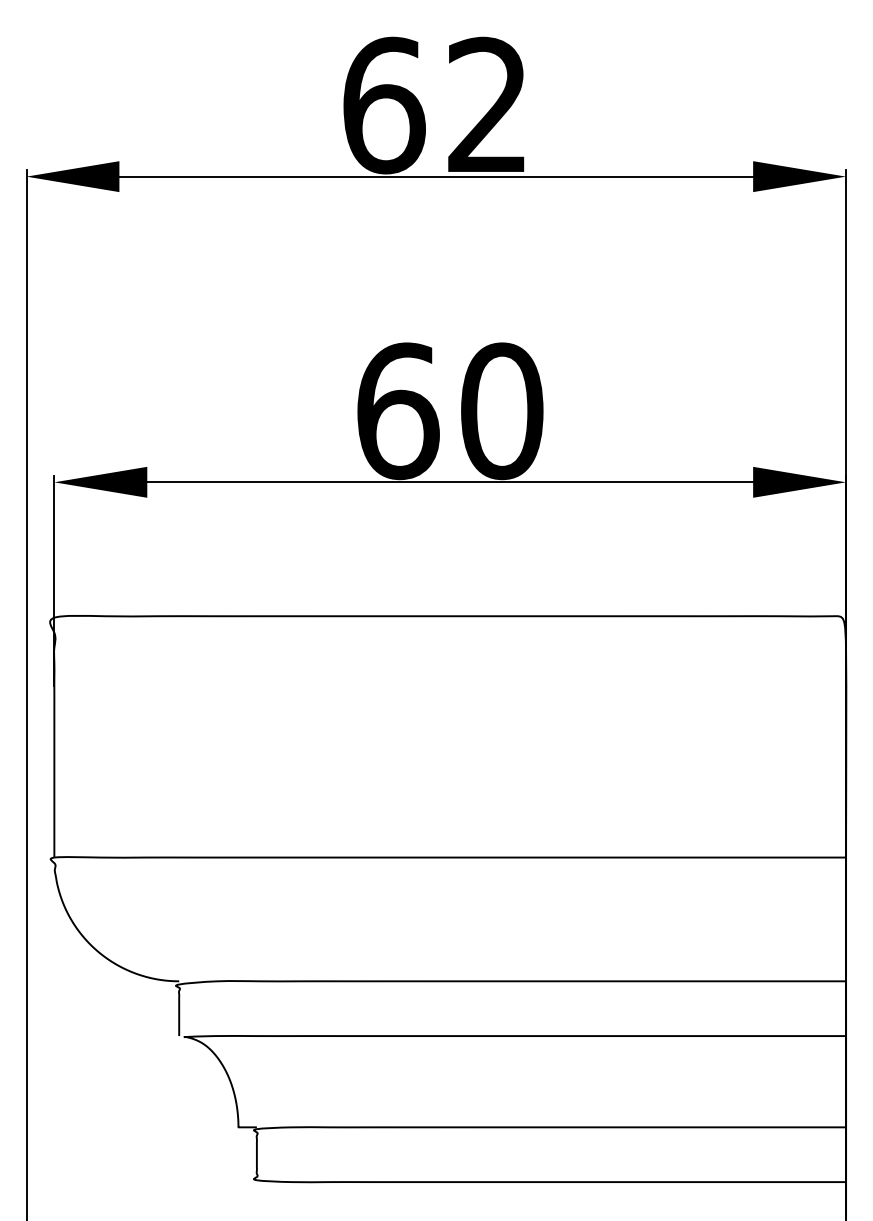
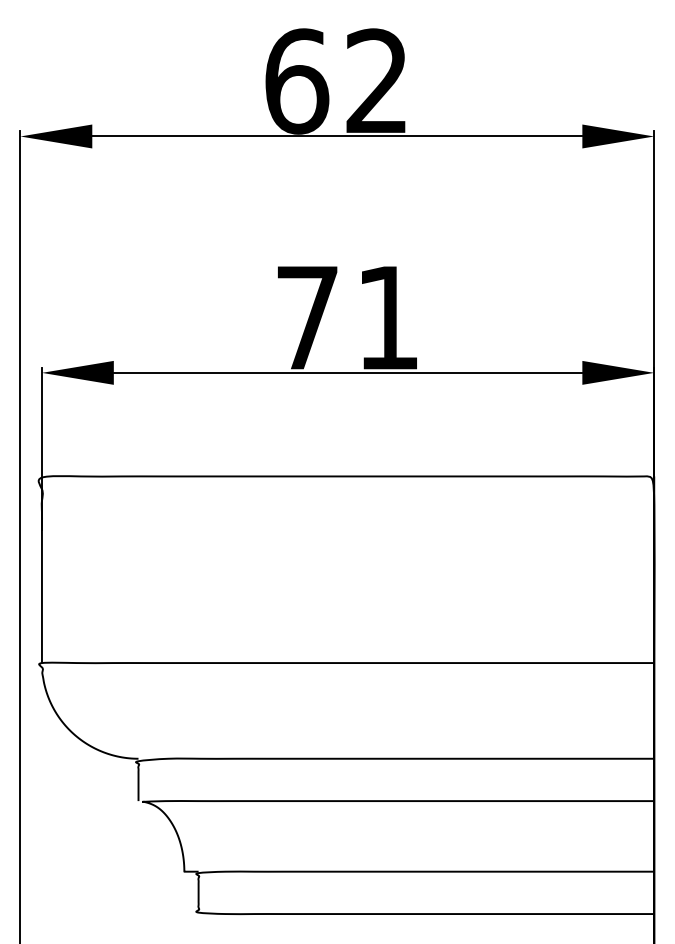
text: (450, 410) -> (348, 317), 60 -> 71

